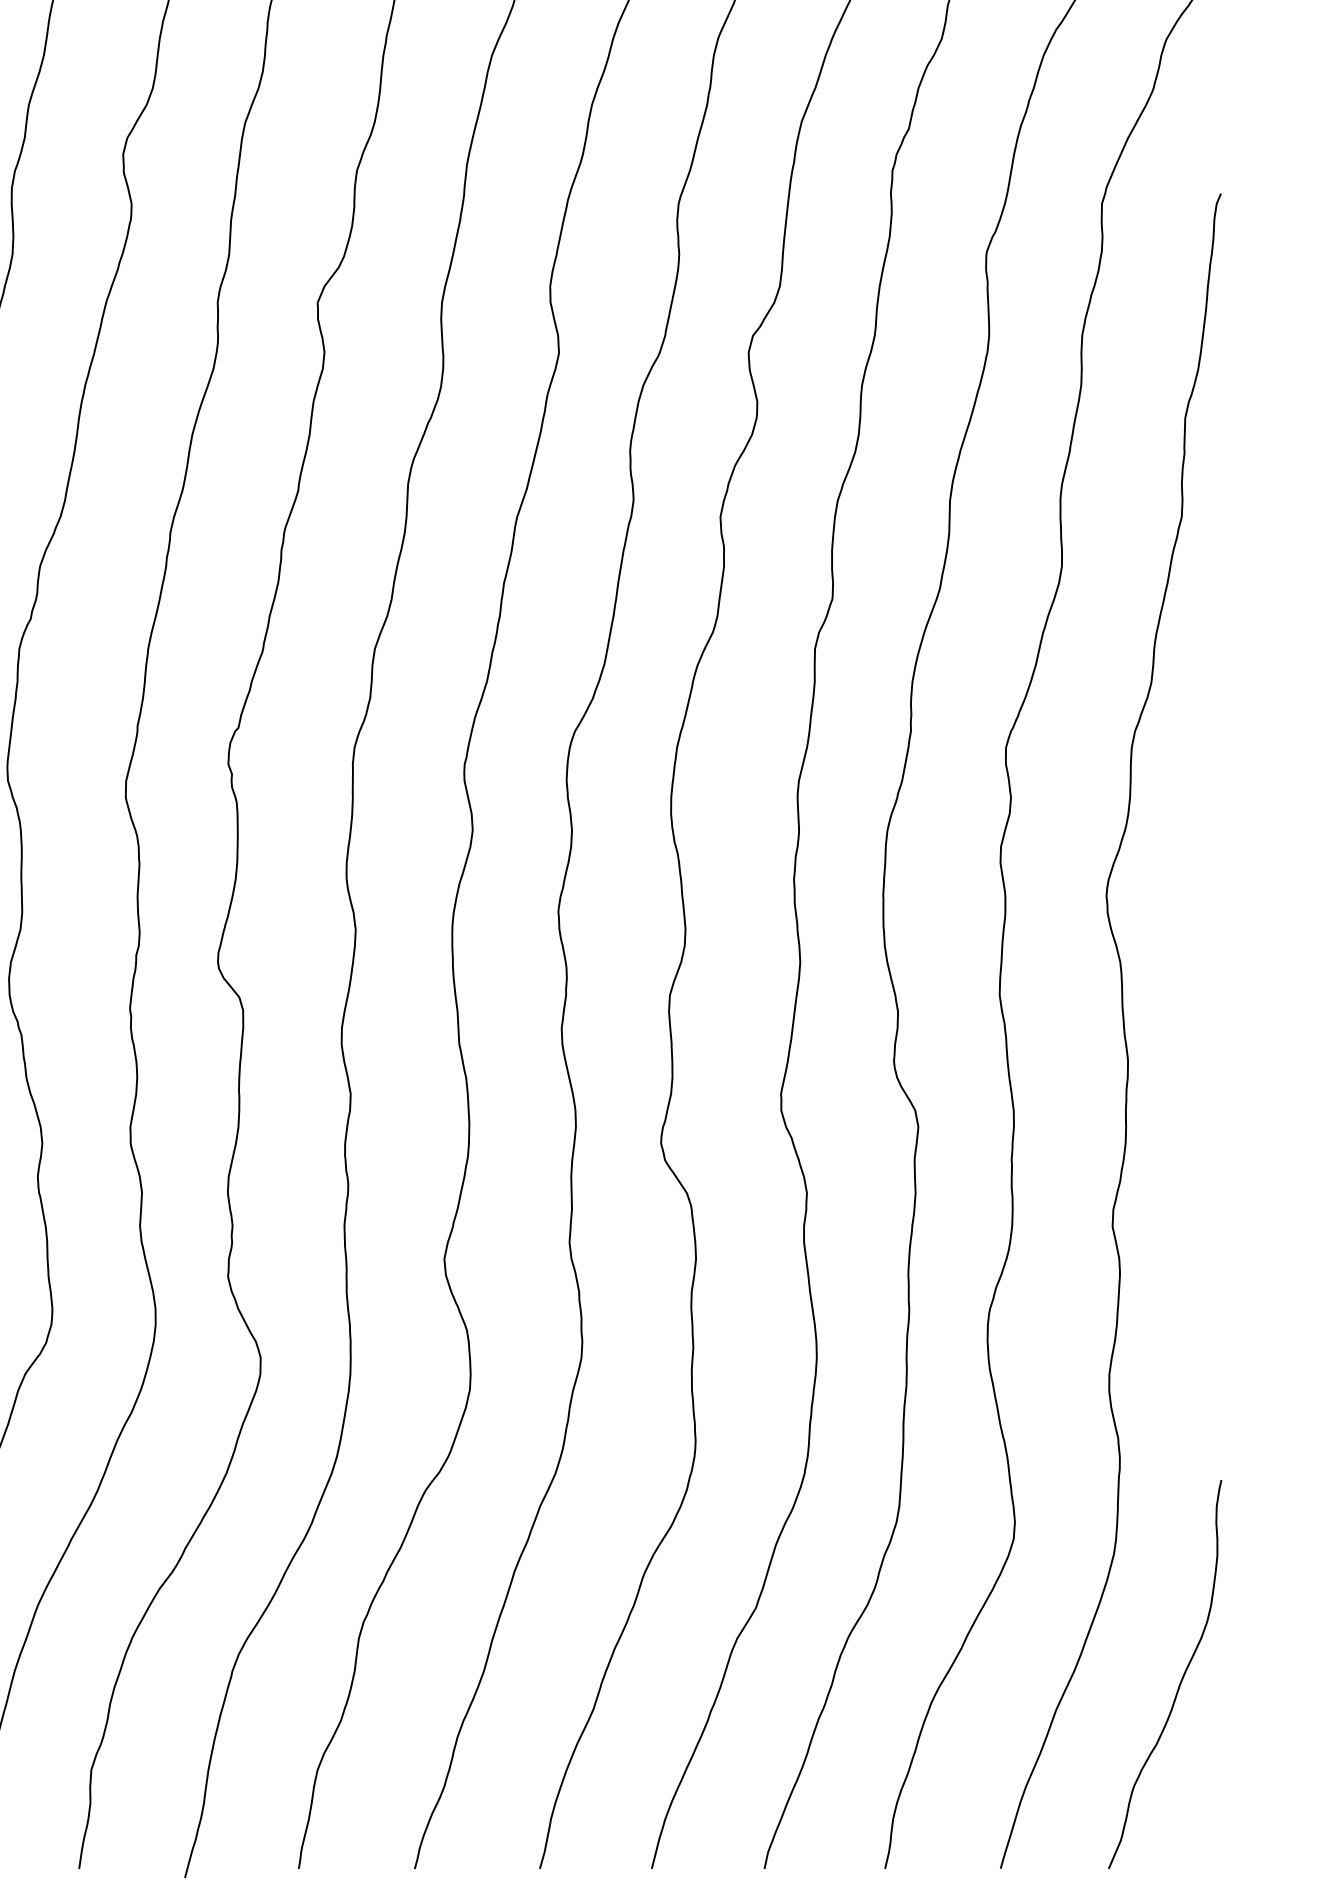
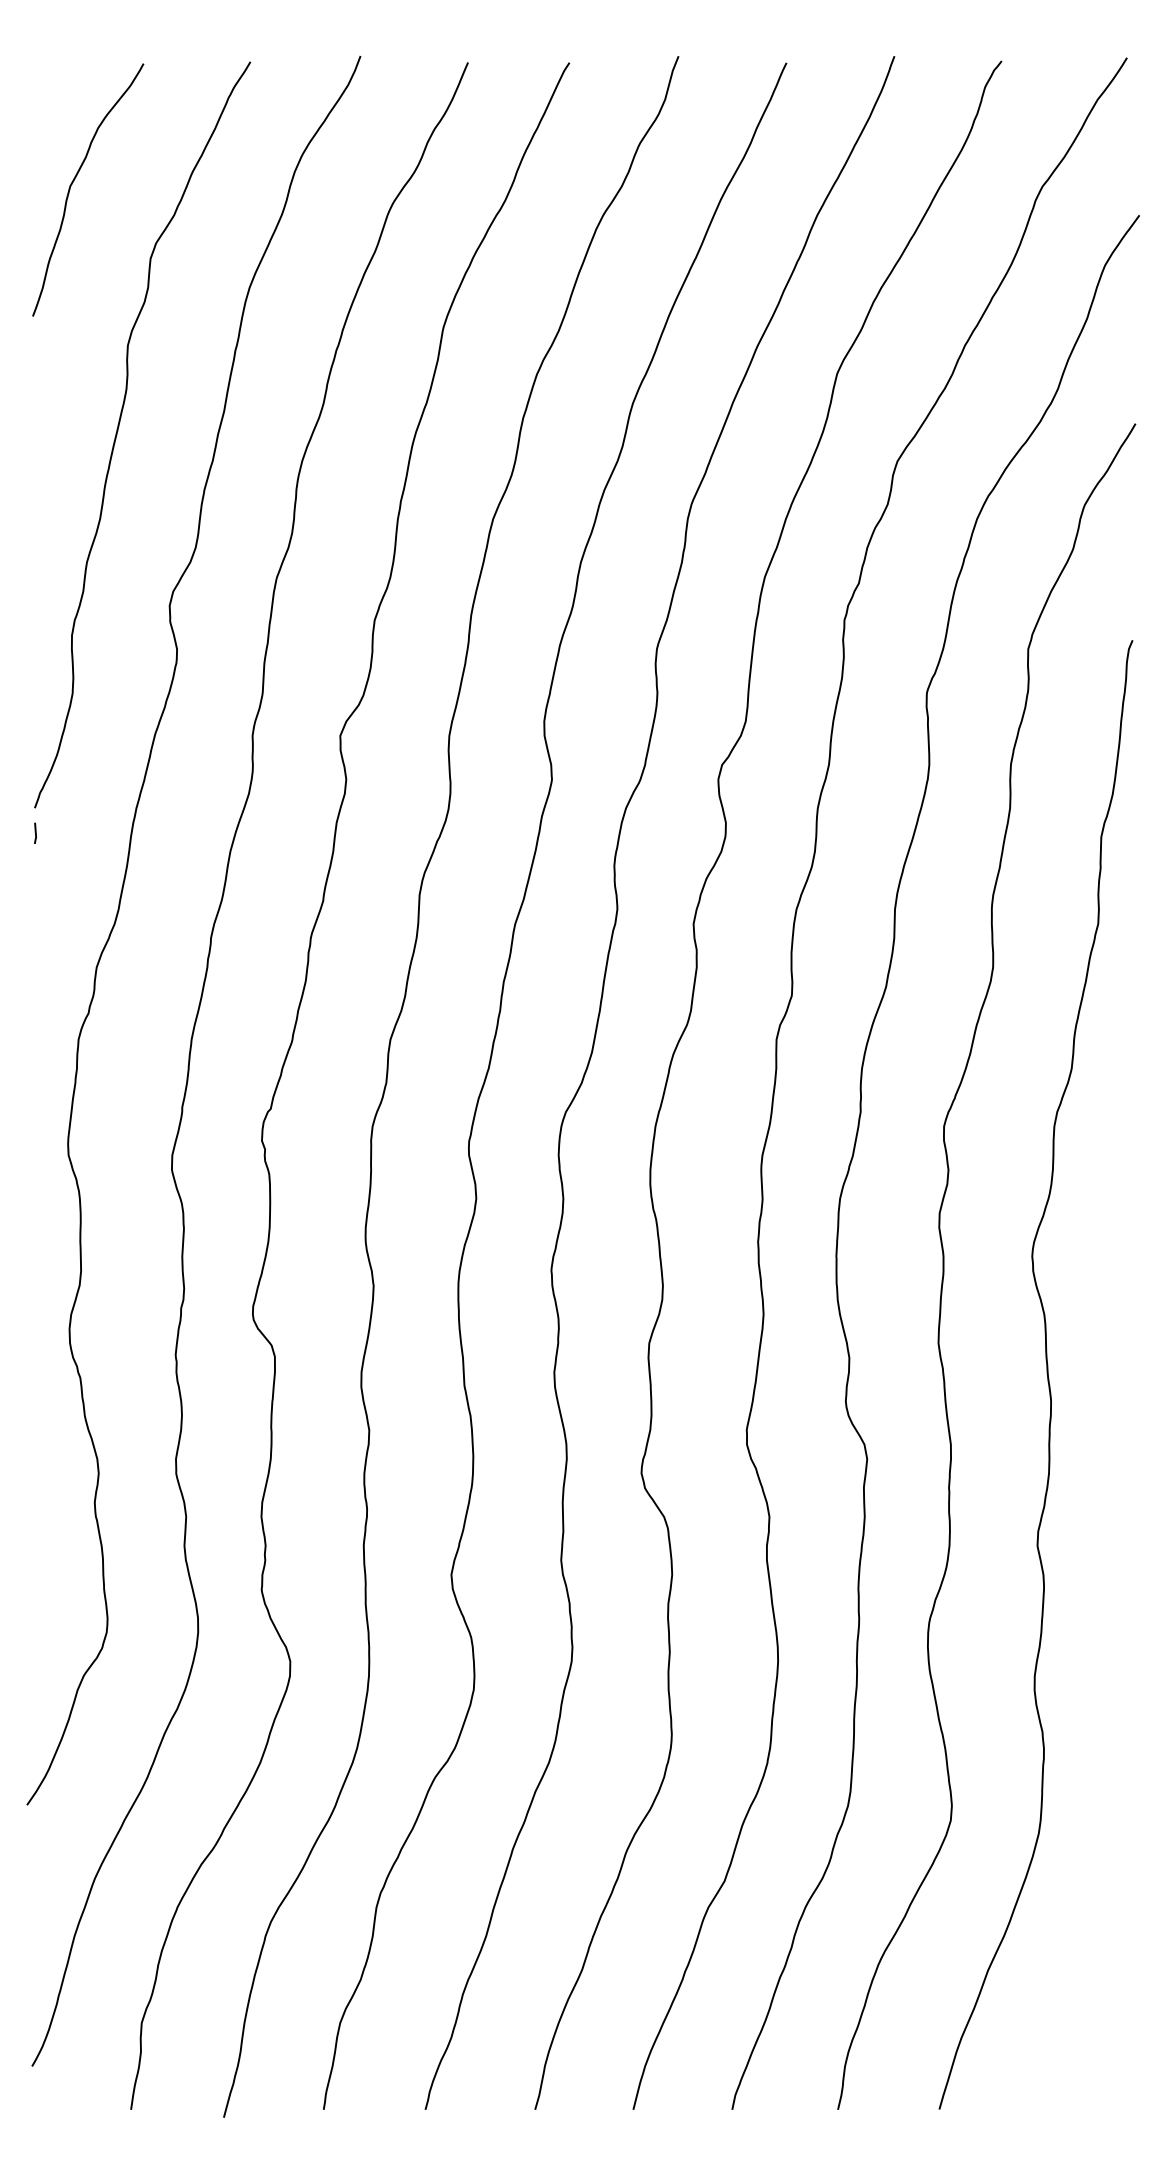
curve: (1179, 1681) -> (1096, 1945), removed

